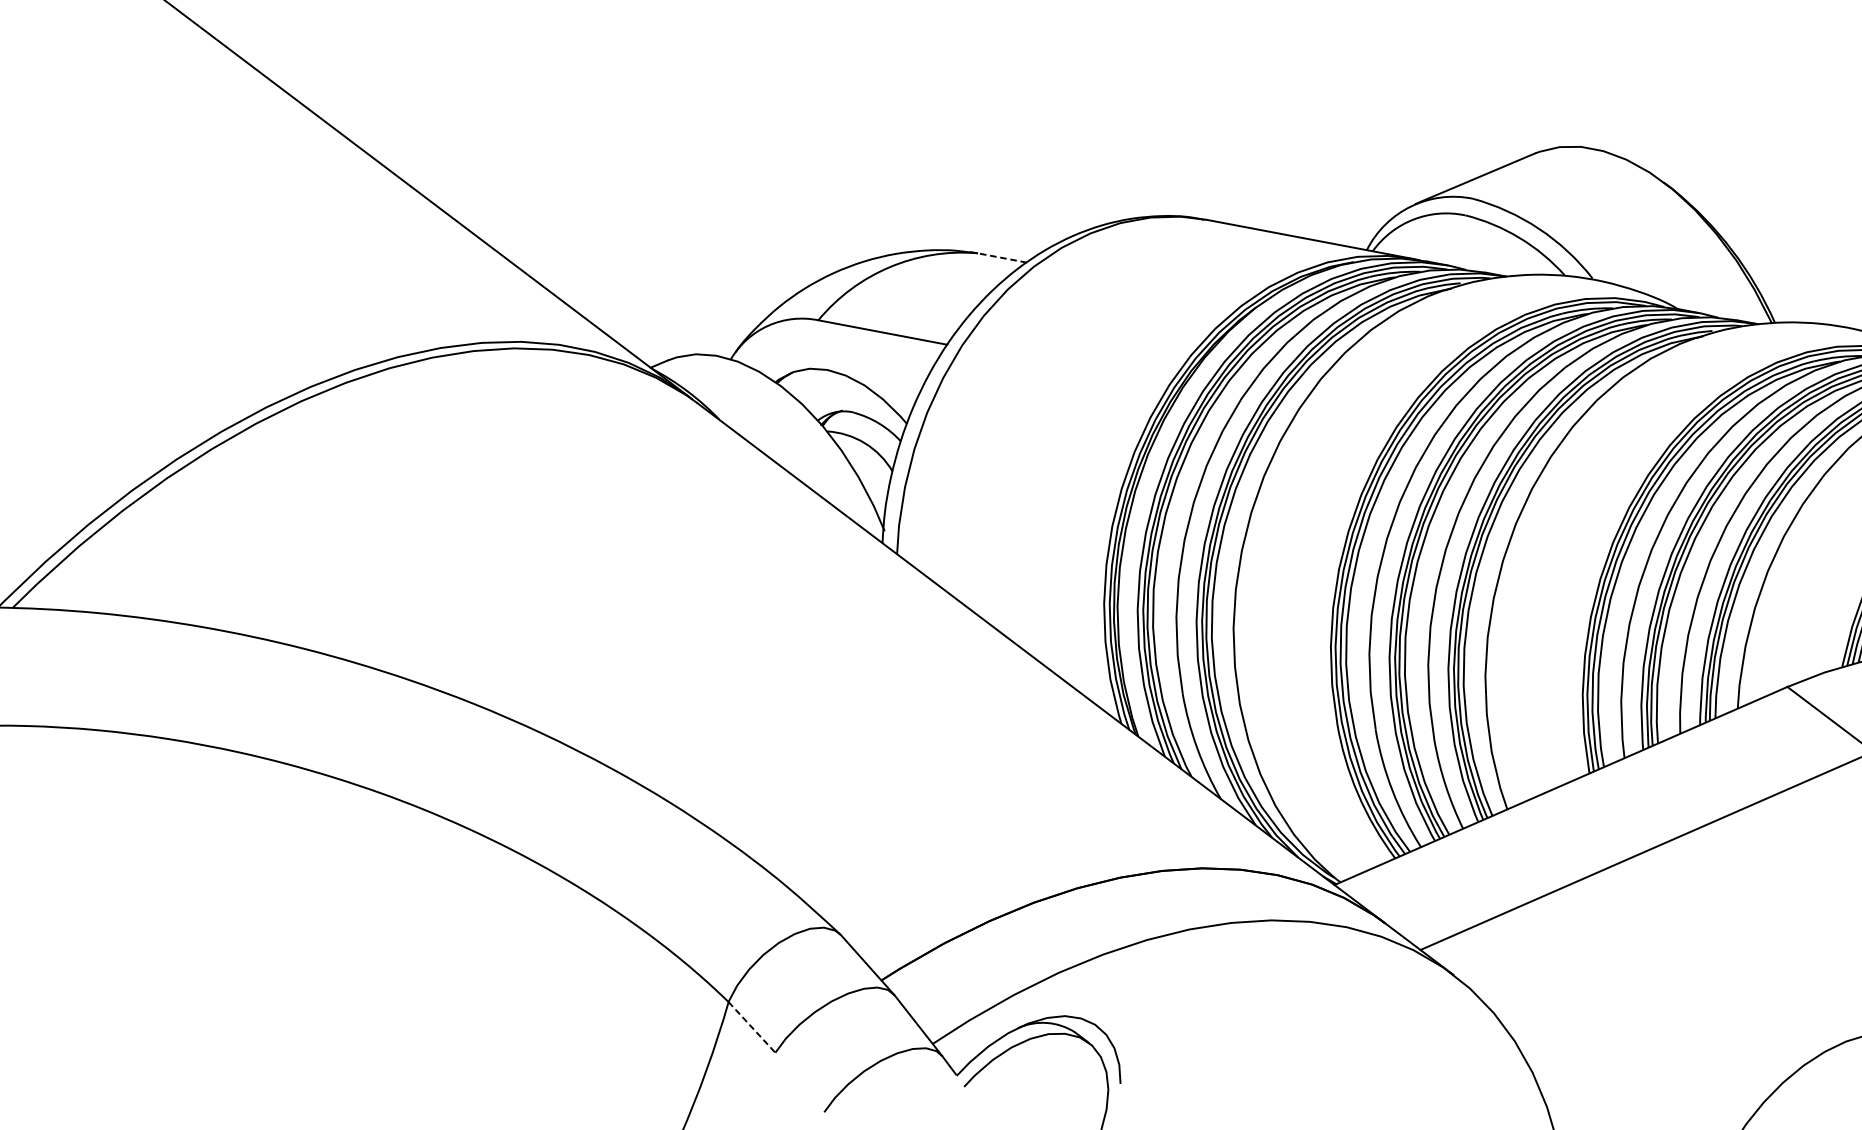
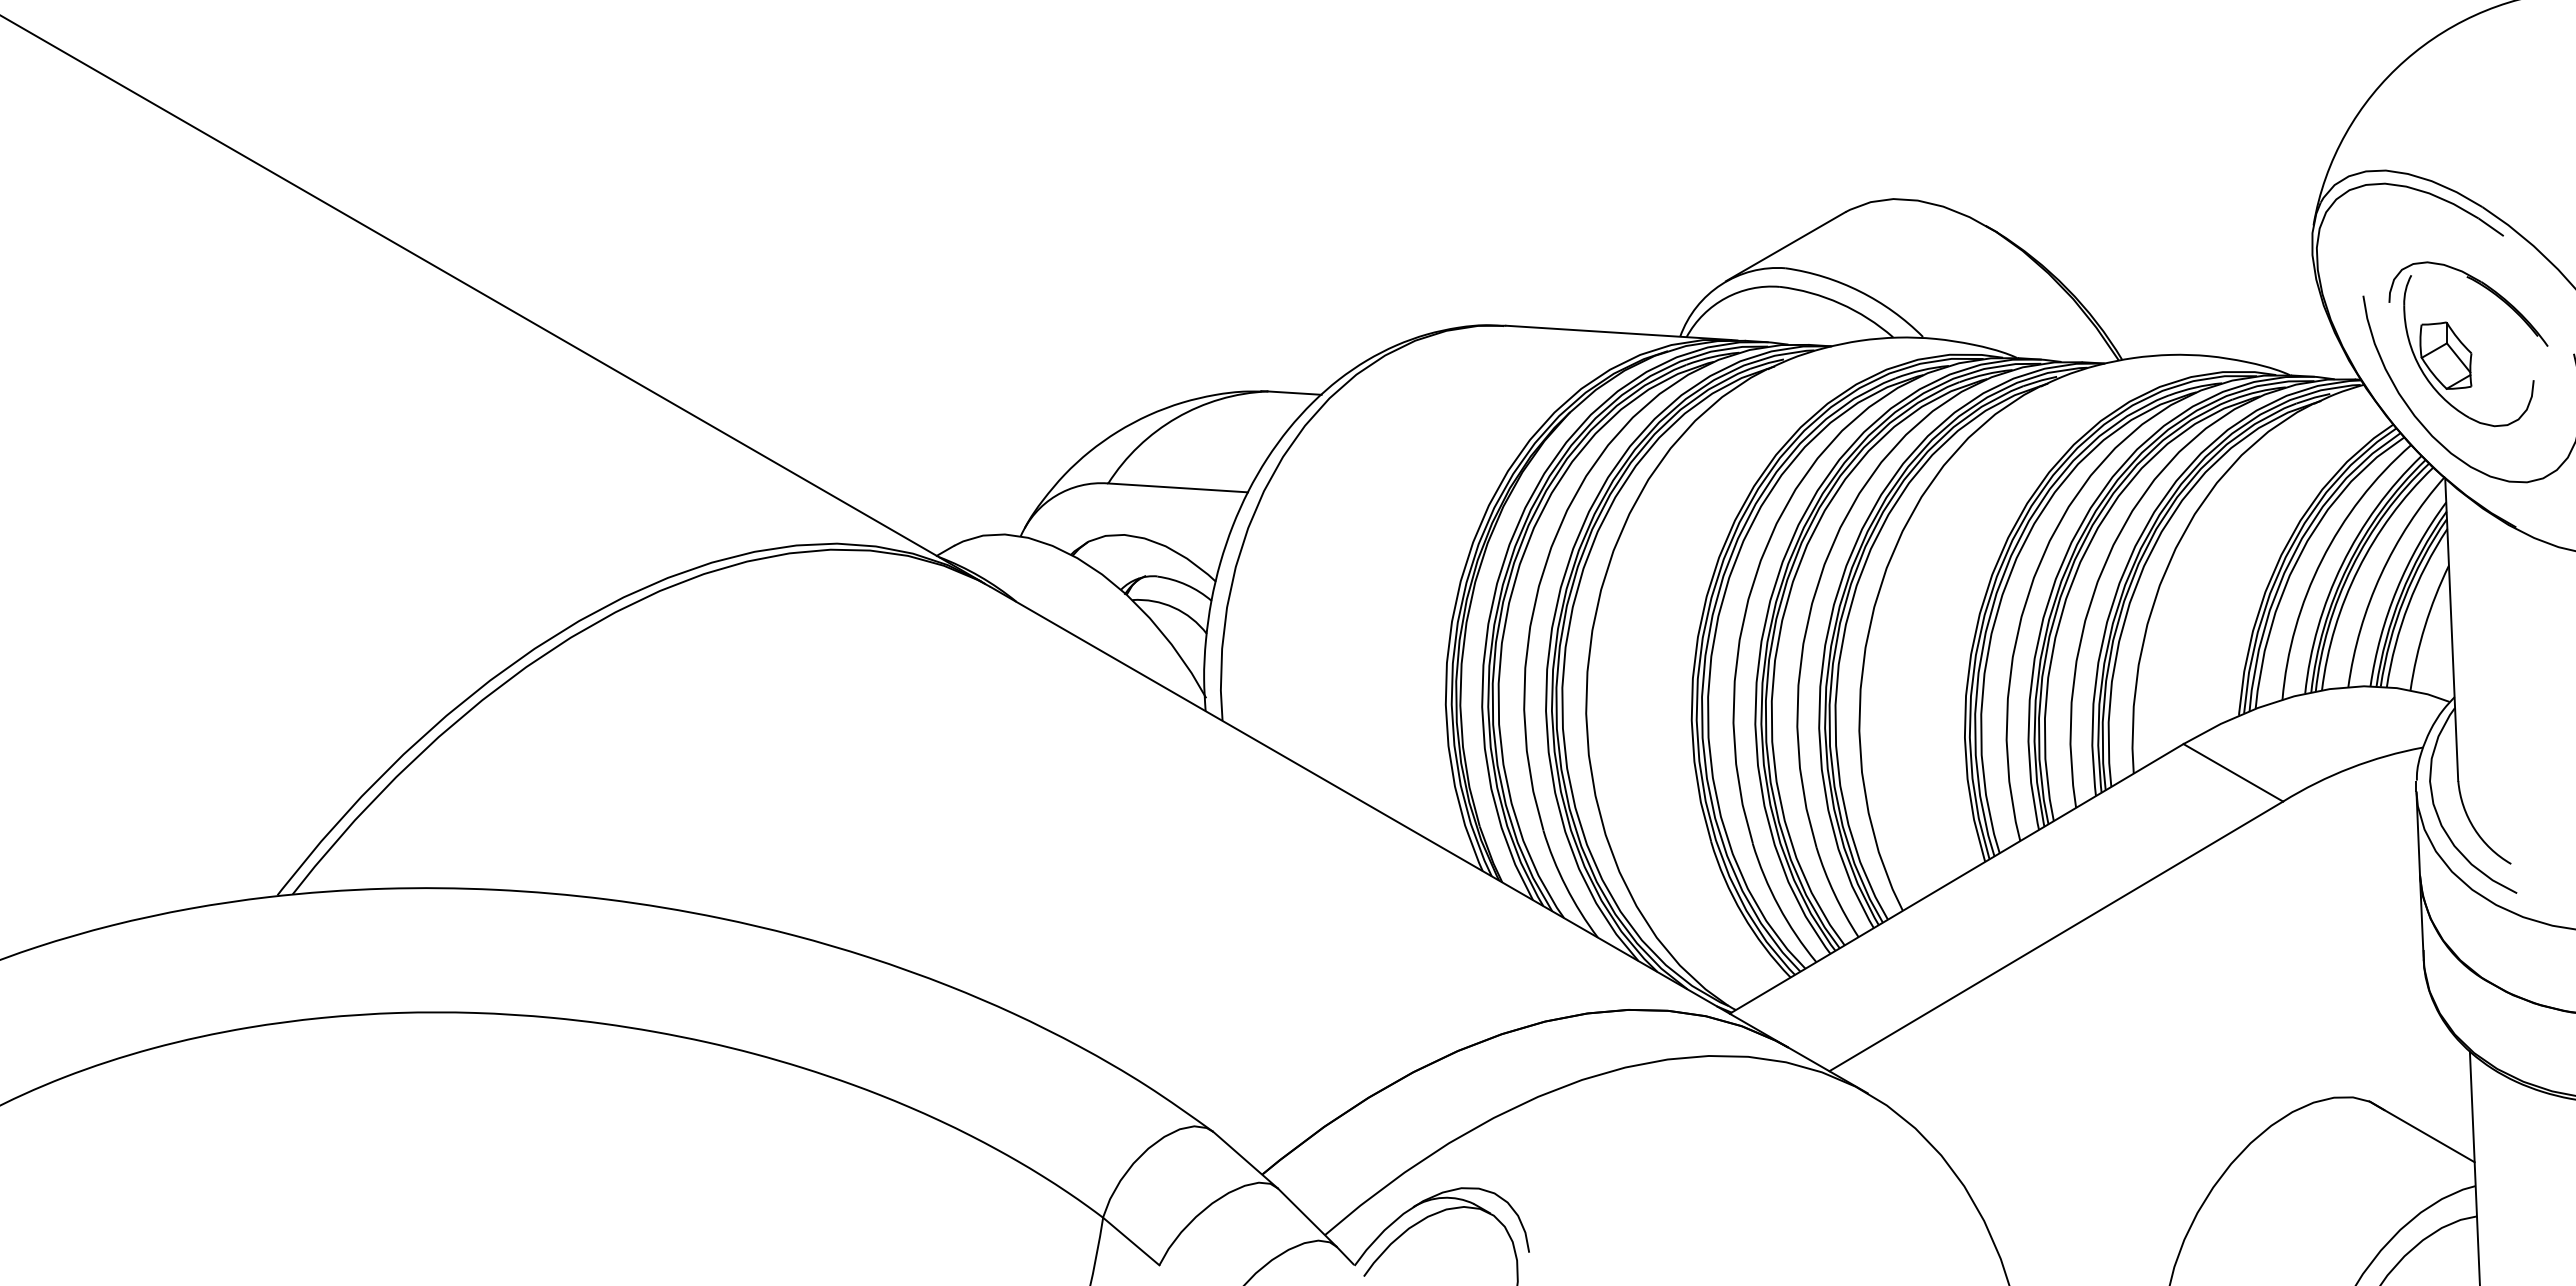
line: (1001, 258) -> (1294, 393), dashed -> solid
line: (752, 1027) -> (1131, 1241), dashed -> solid

